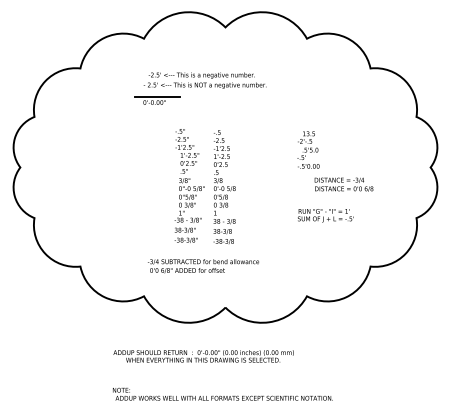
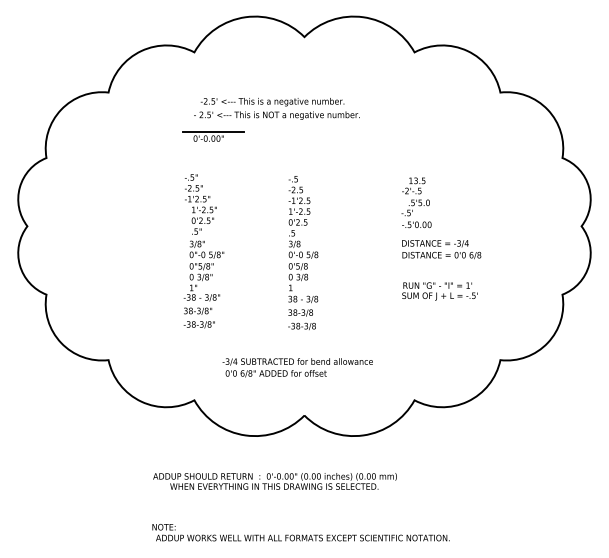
text: (343, 184) -> (441, 249), moved
text: (189, 186) -> (203, 251), moved
text: (203, 266) -> (297, 367), moved

